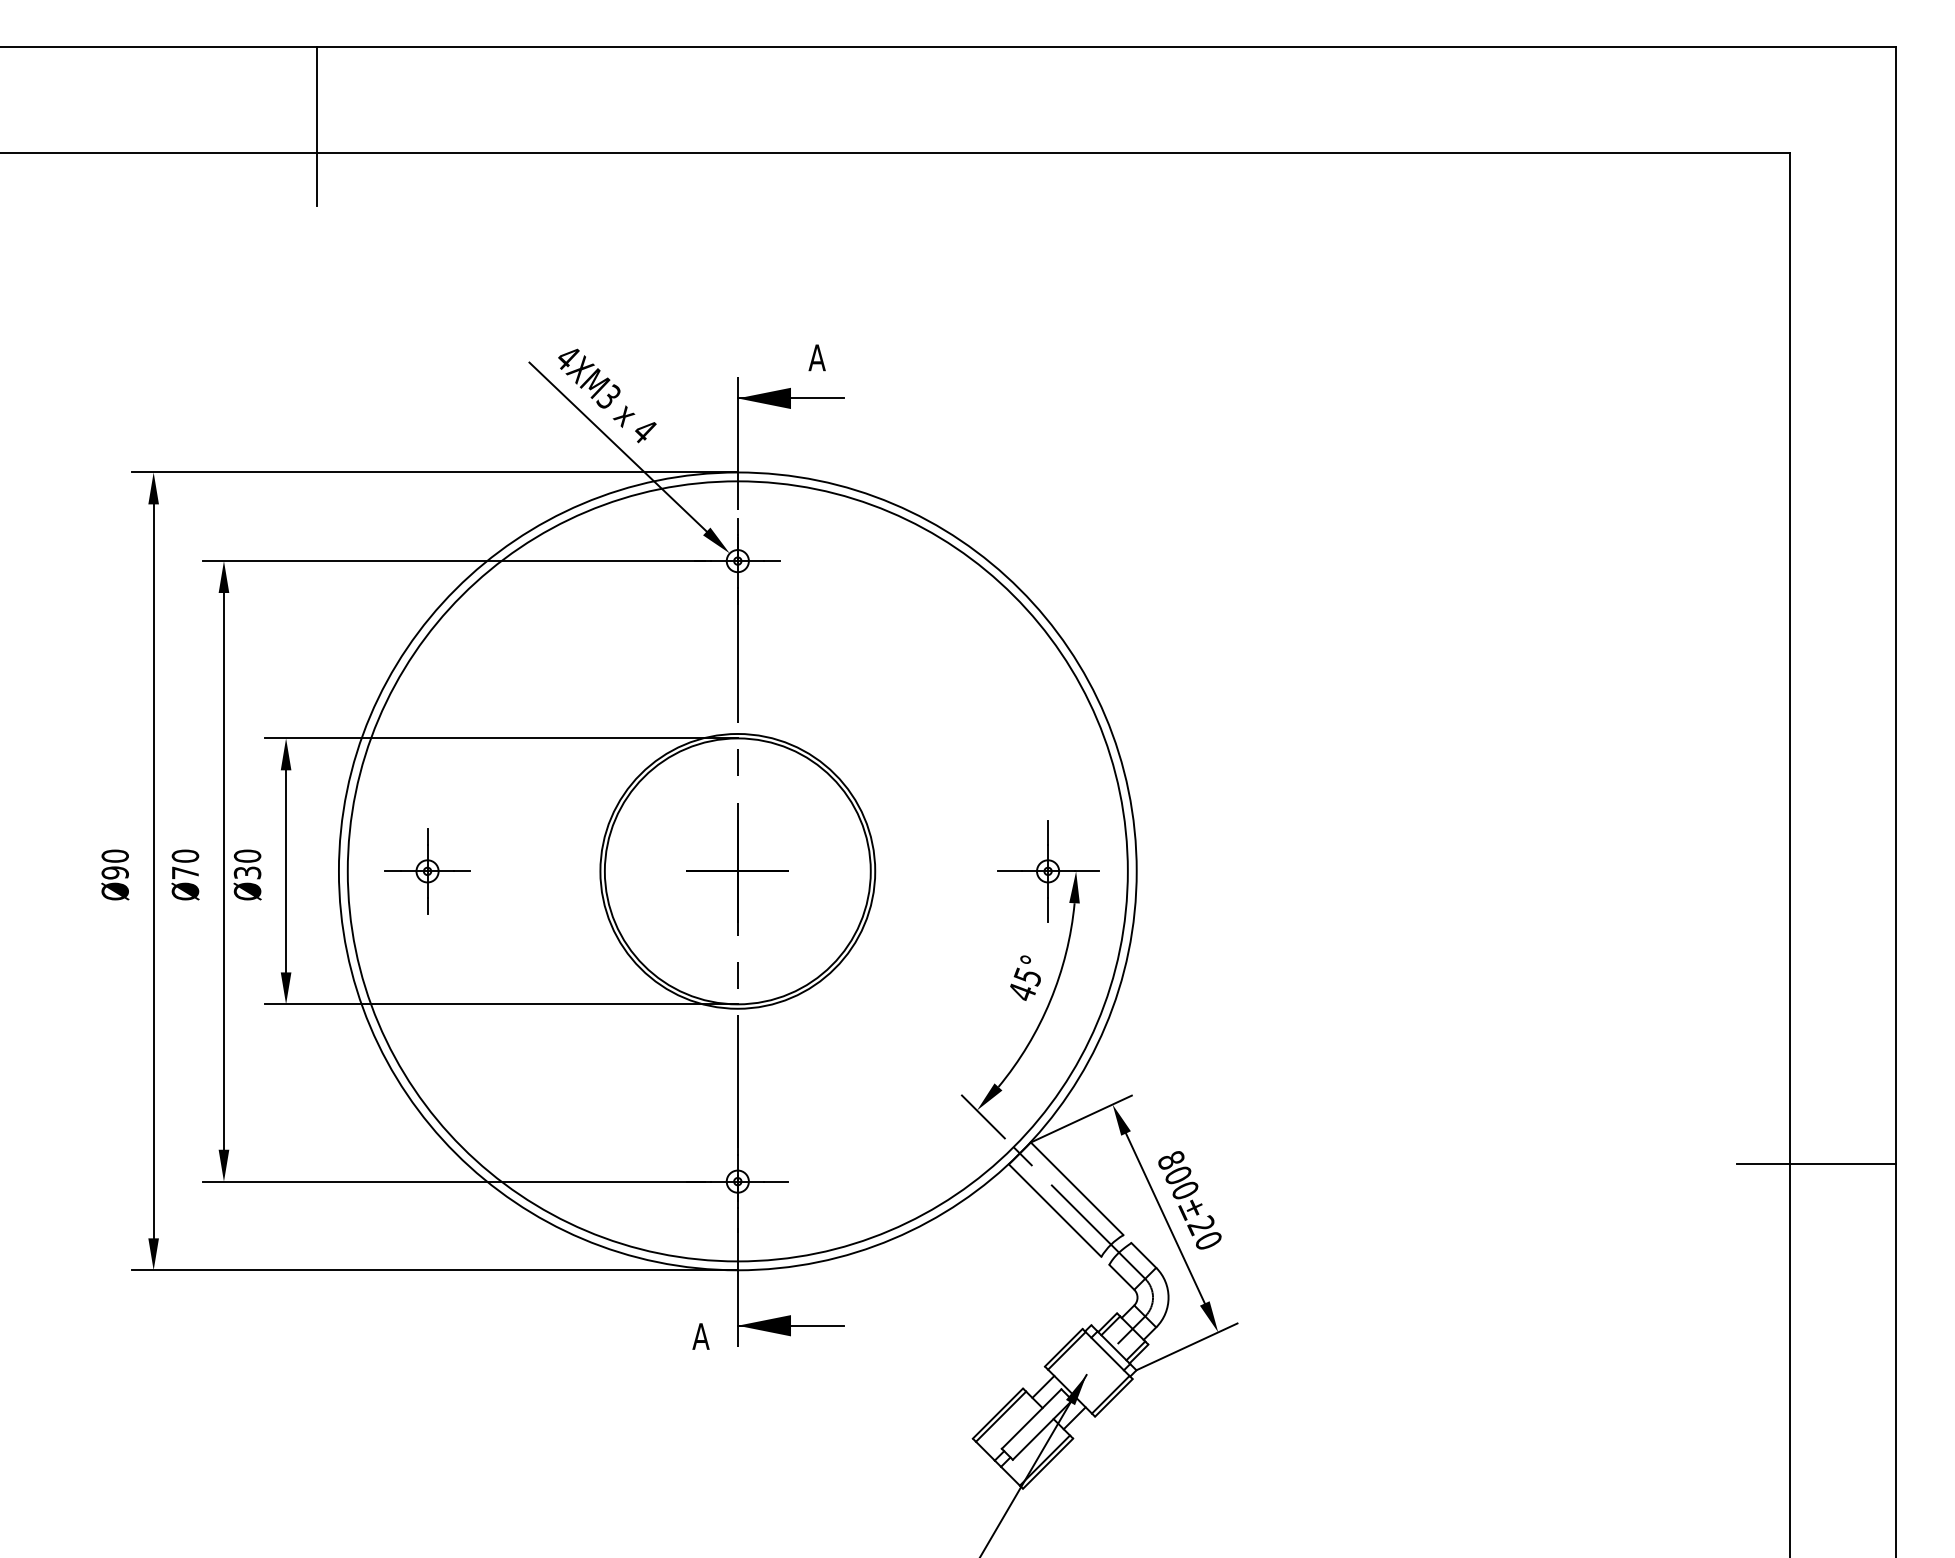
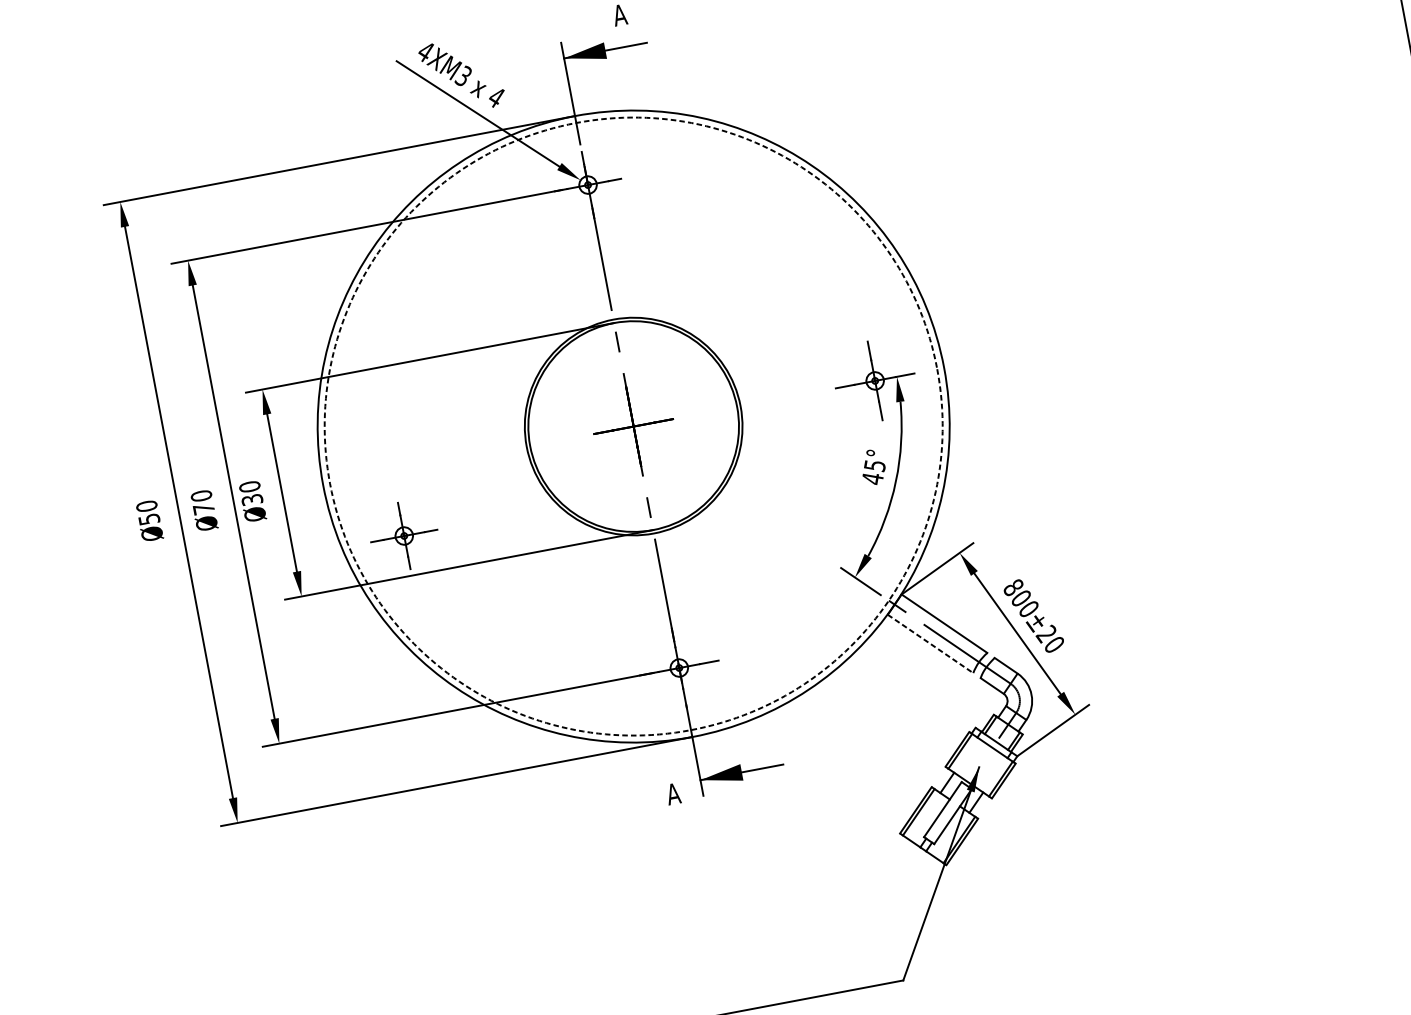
part: (427, 871) -> (404, 536), moved
circle: (737, 871) -> (633, 426), solid -> dashed
text: (114, 872) -> (148, 519), Ø90 -> Ø50
line: (1055, 1210) -> (930, 643), solid -> dashed

